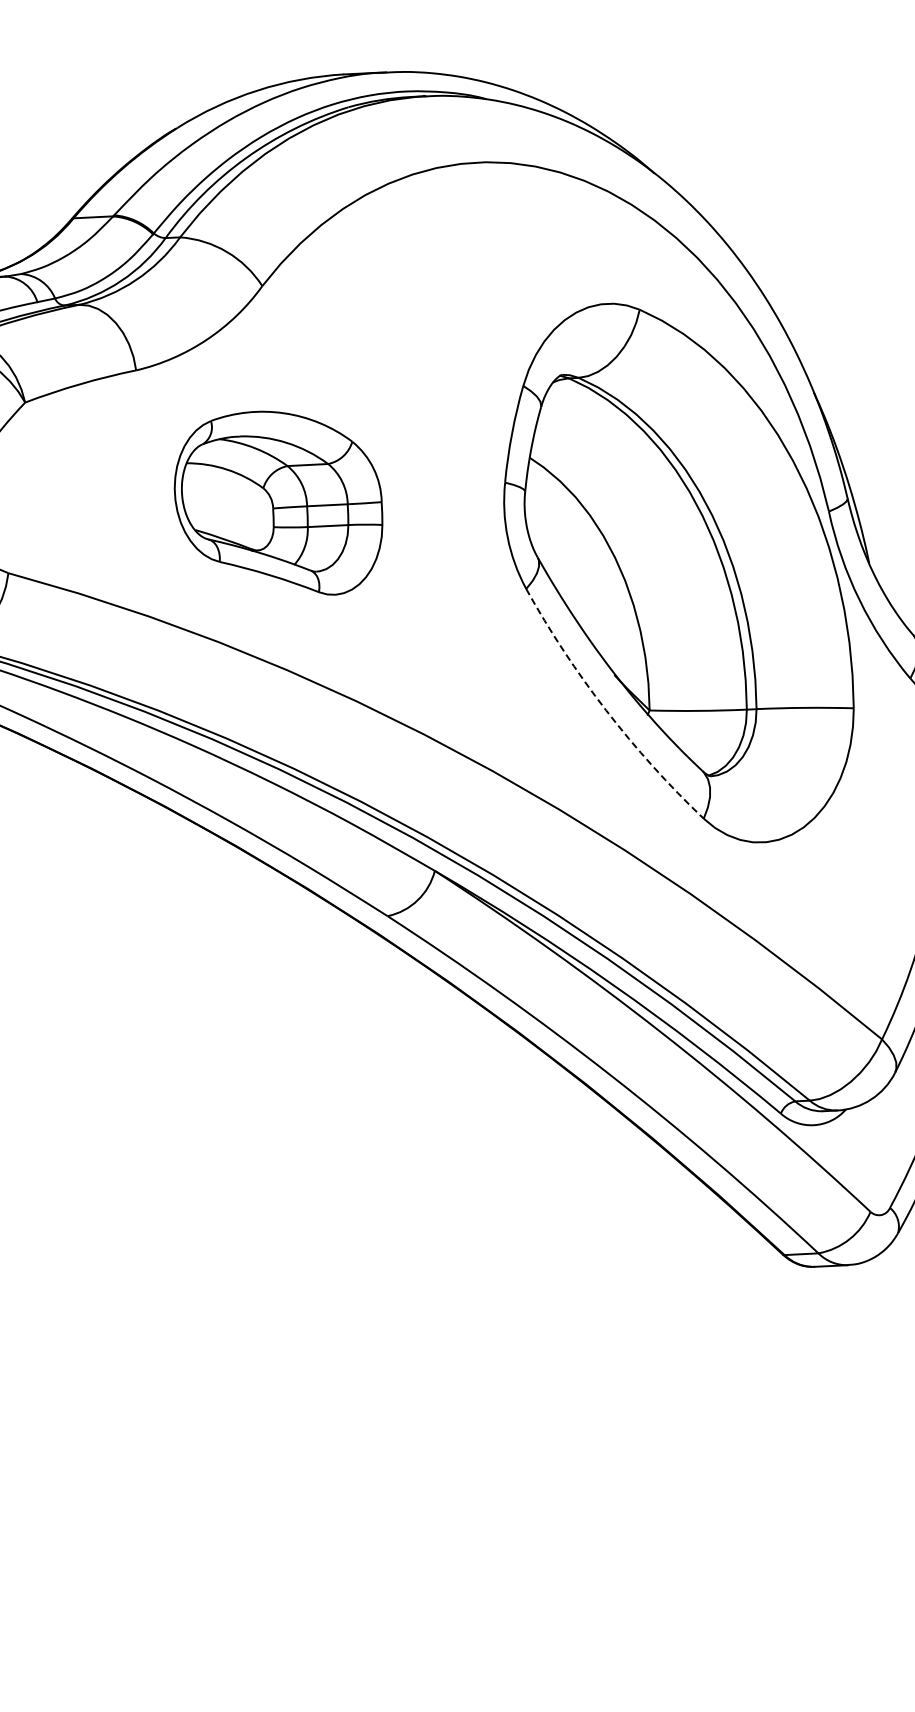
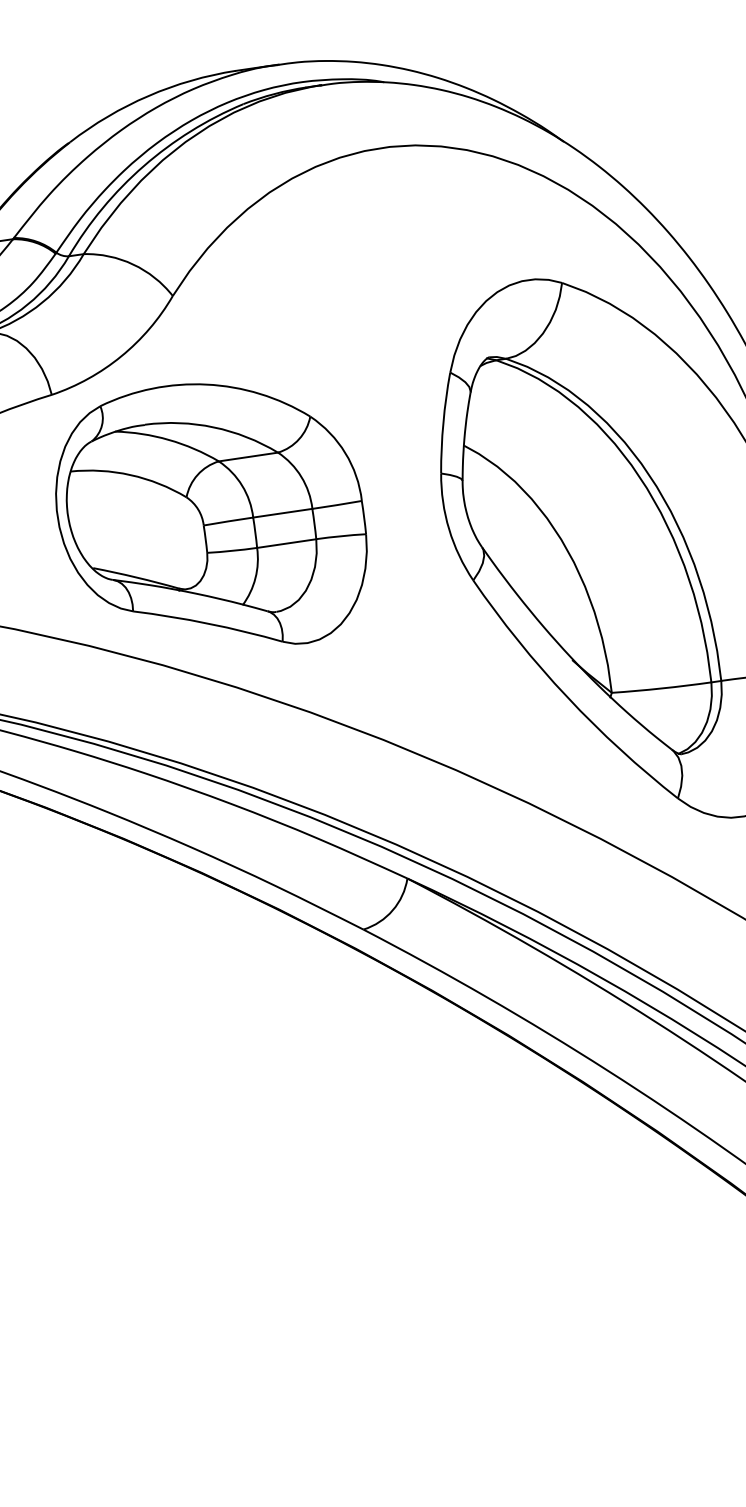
part: (278, 502) -> (210, 516), size x1.43
arc: (606, 710) -> (567, 697), dashed -> solid

